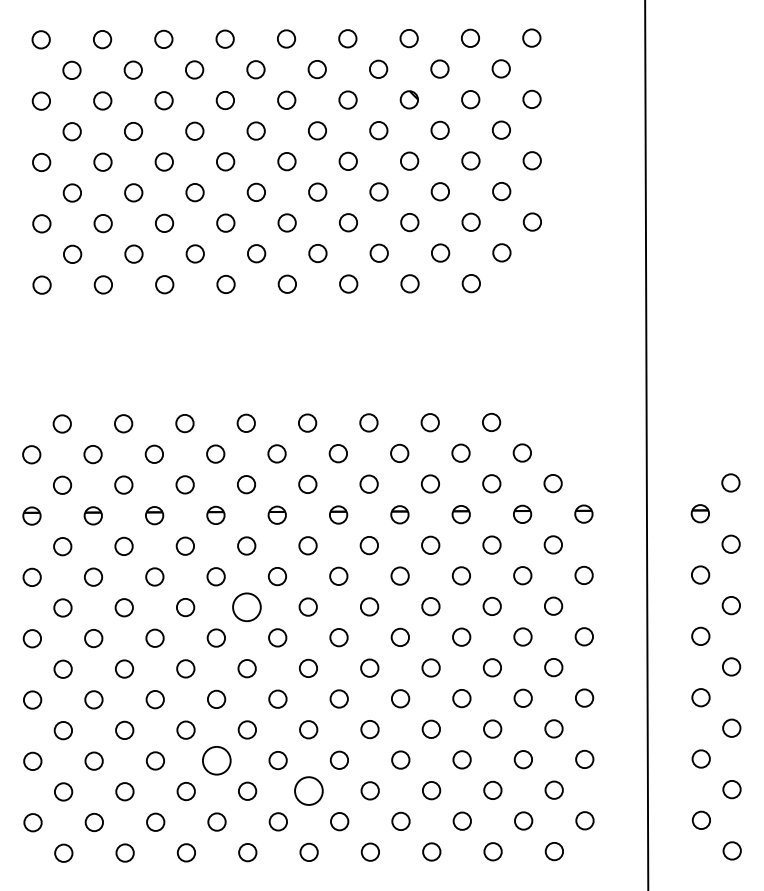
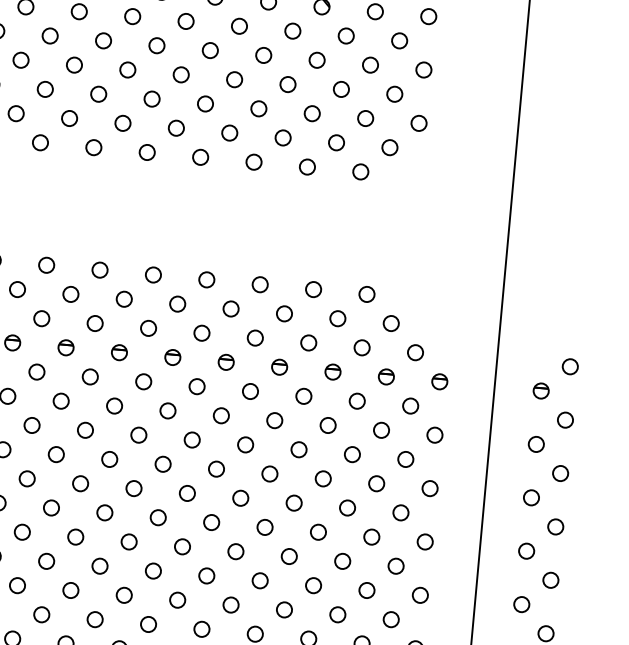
circle: (246, 606) -> (138, 434), size x0.62
circle: (216, 760) -> (99, 566), size x0.62
circle: (308, 790) -> (177, 599), size x0.62

